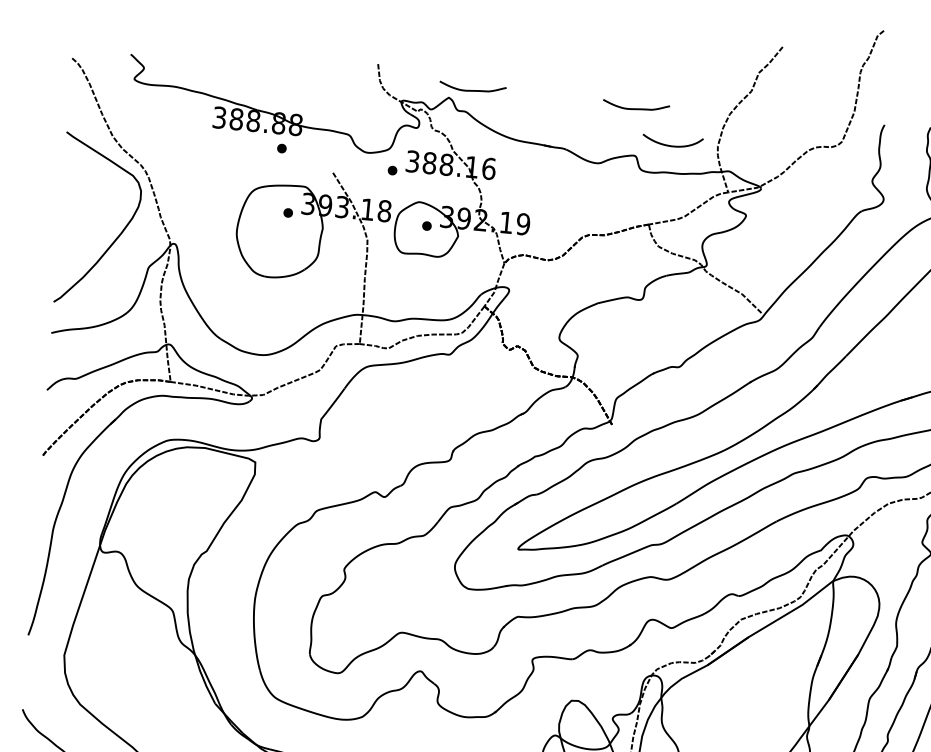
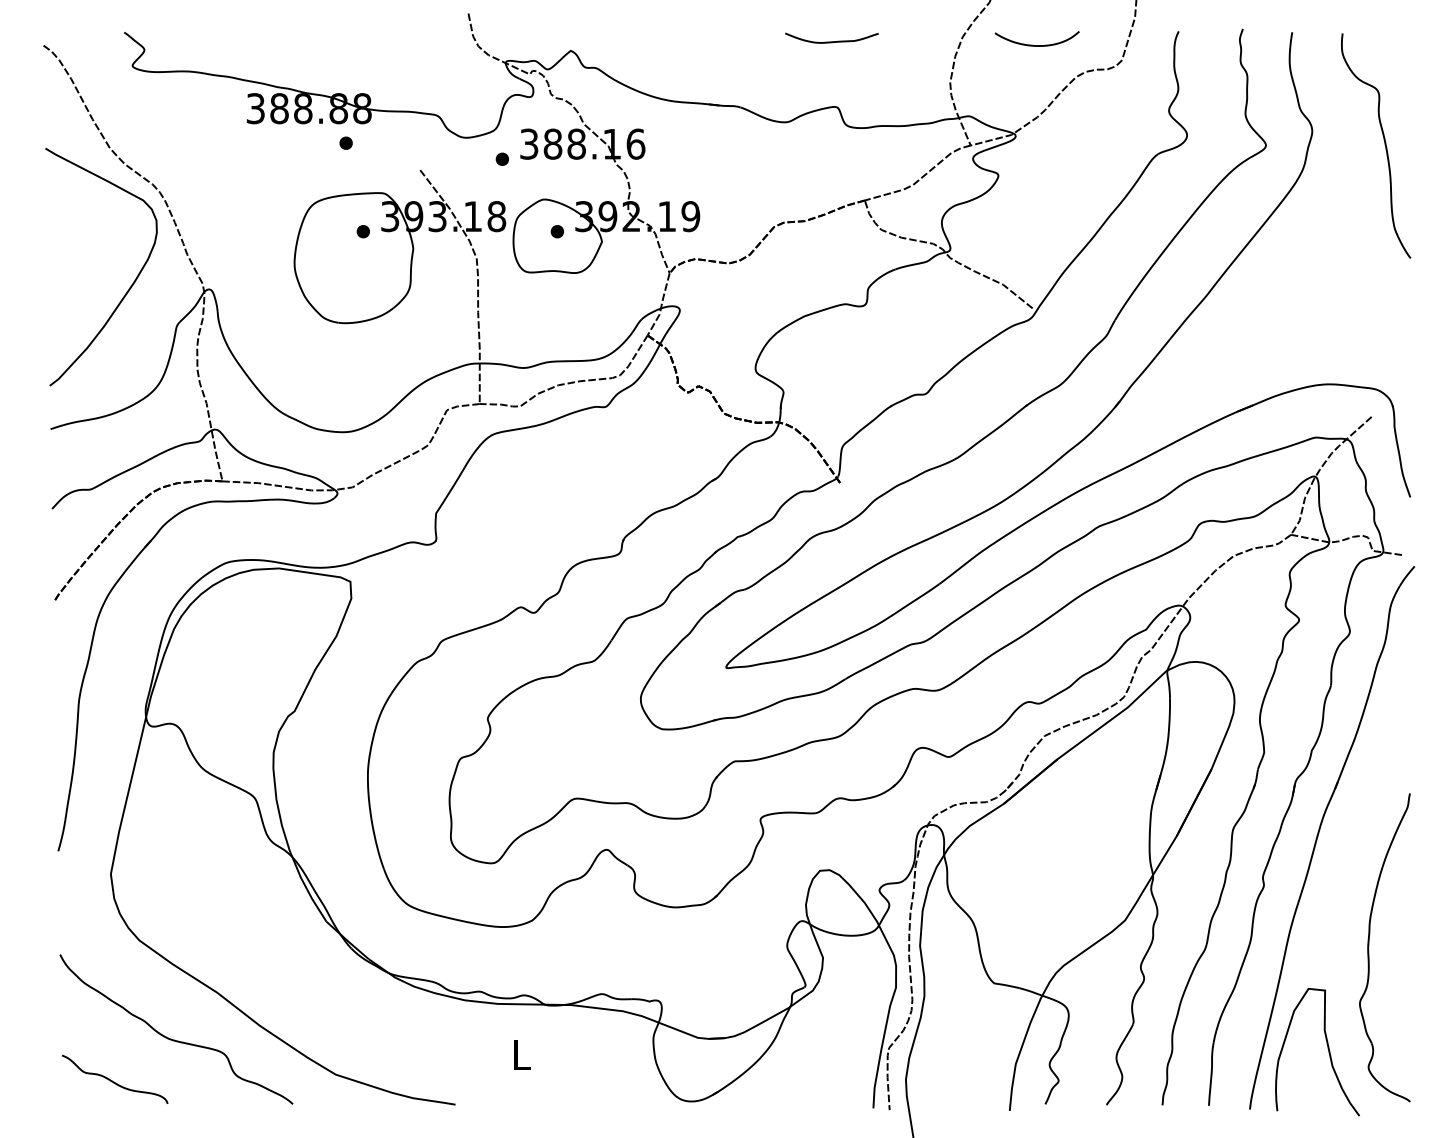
curve: (472, 90) -> (602, 37), removed
curve: (671, 145) -> (1036, 45), moved

